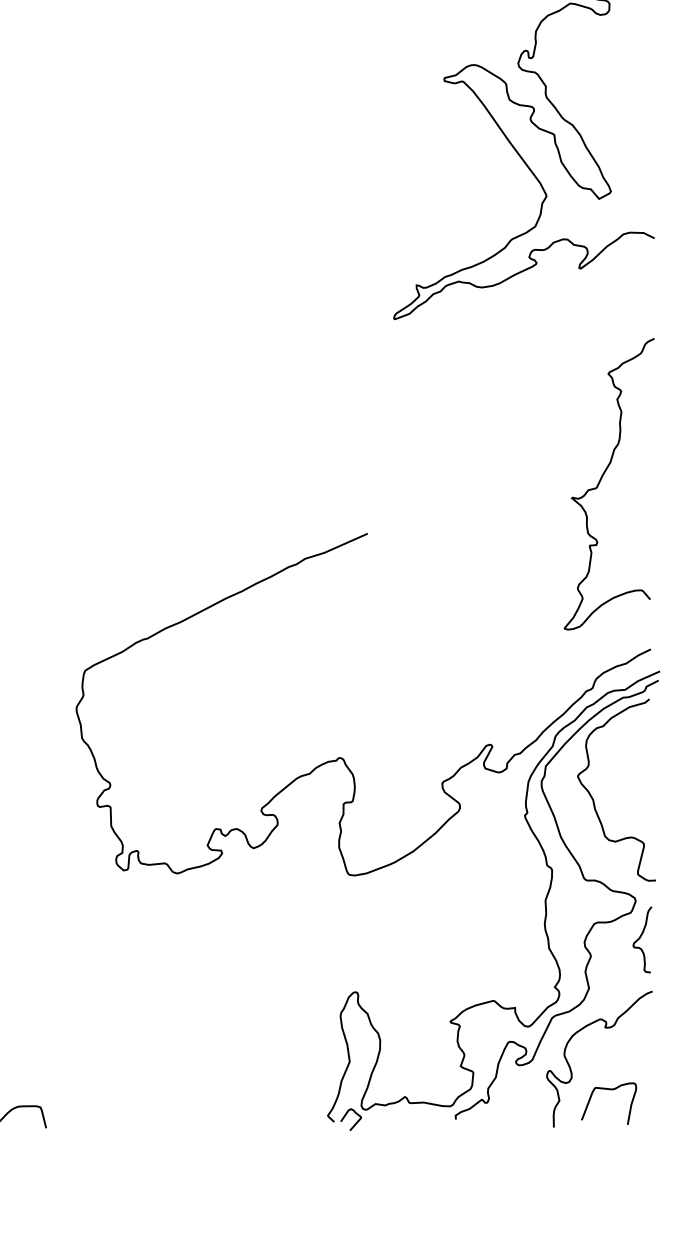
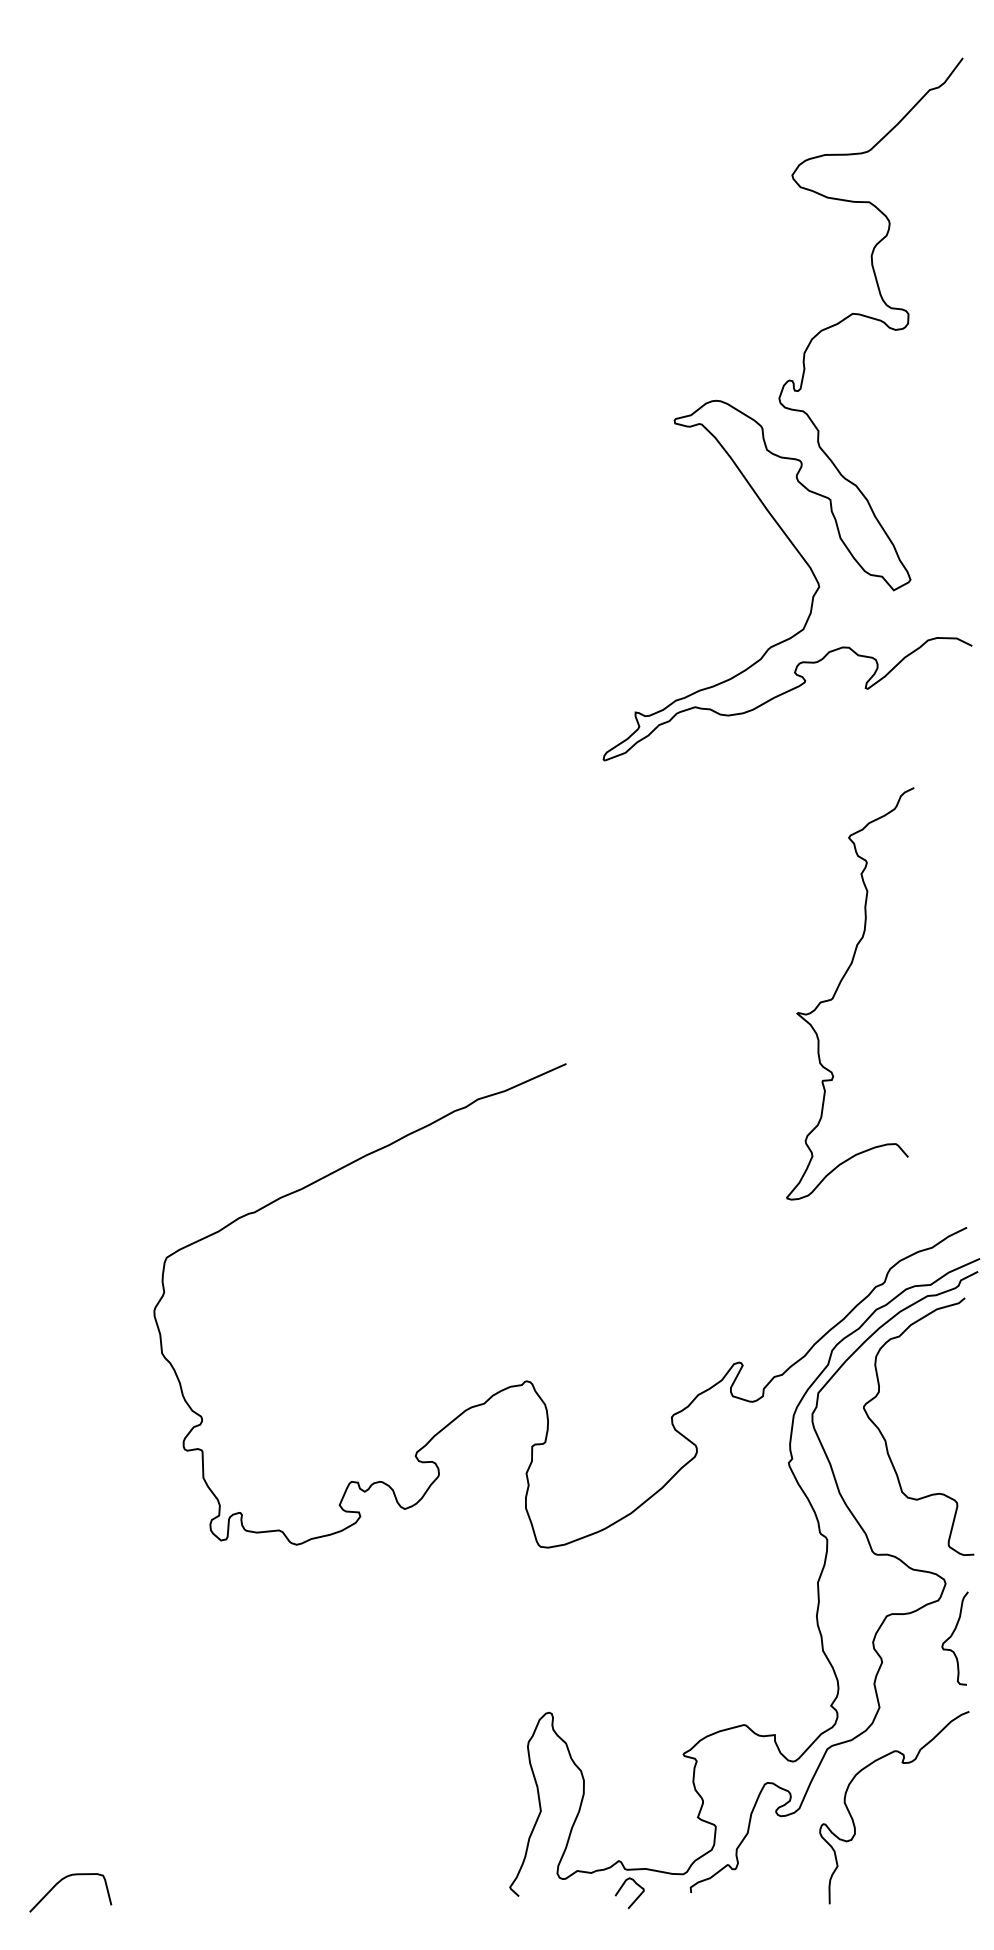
curve: (601, 480) -> (838, 988), moved
curve: (610, 1090) -> (910, 1851), removed
curve: (355, 1123) -> (635, 1898), moved

